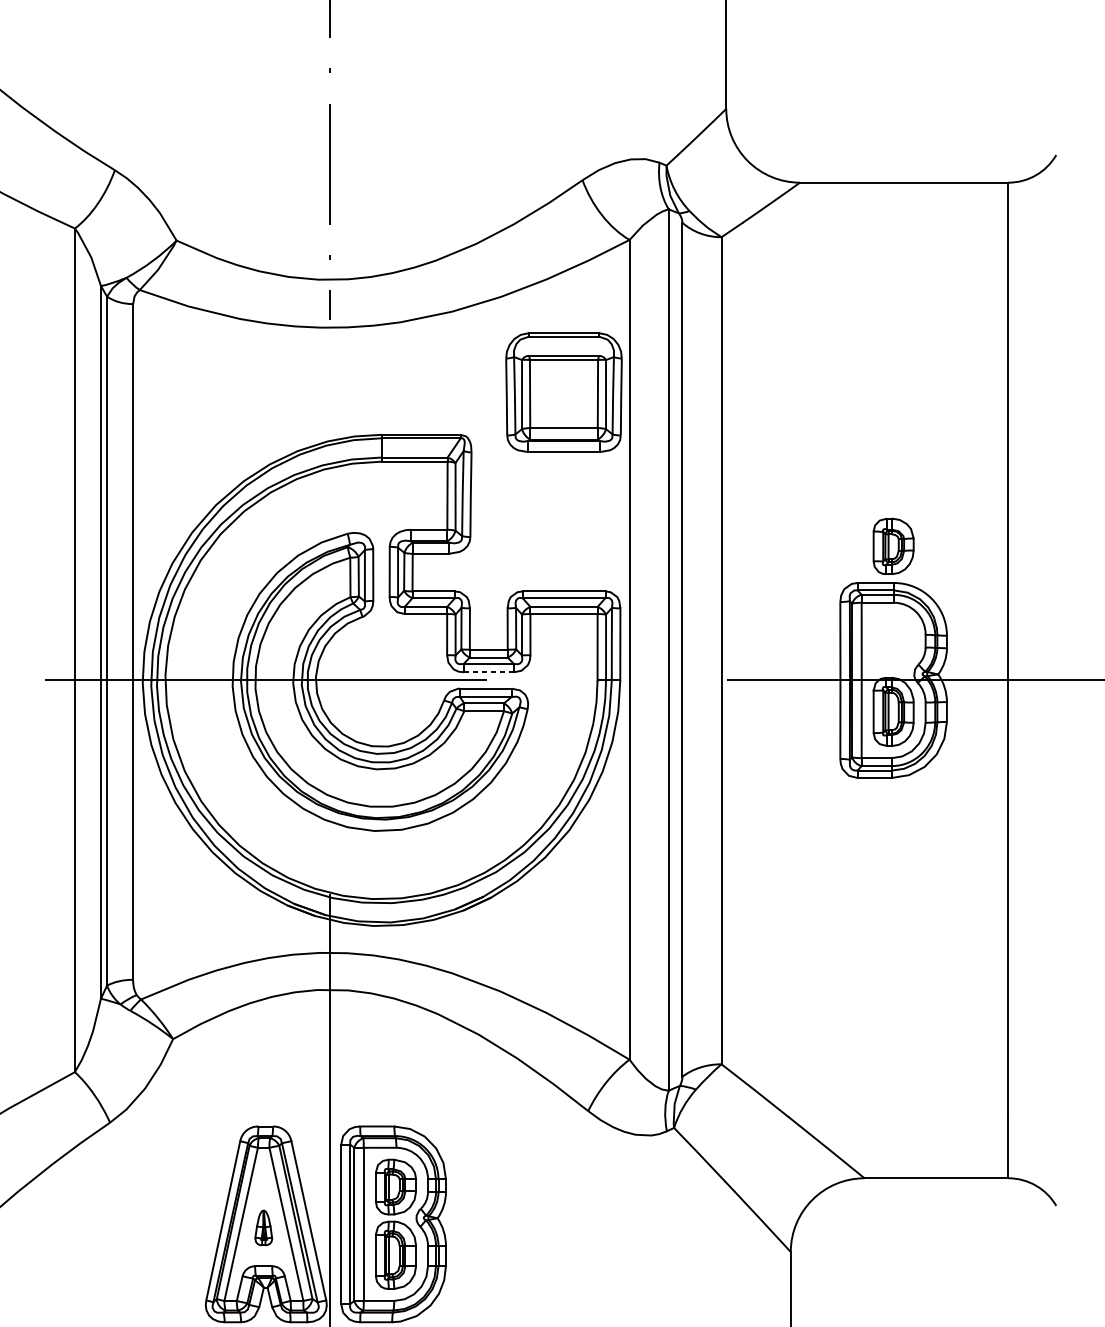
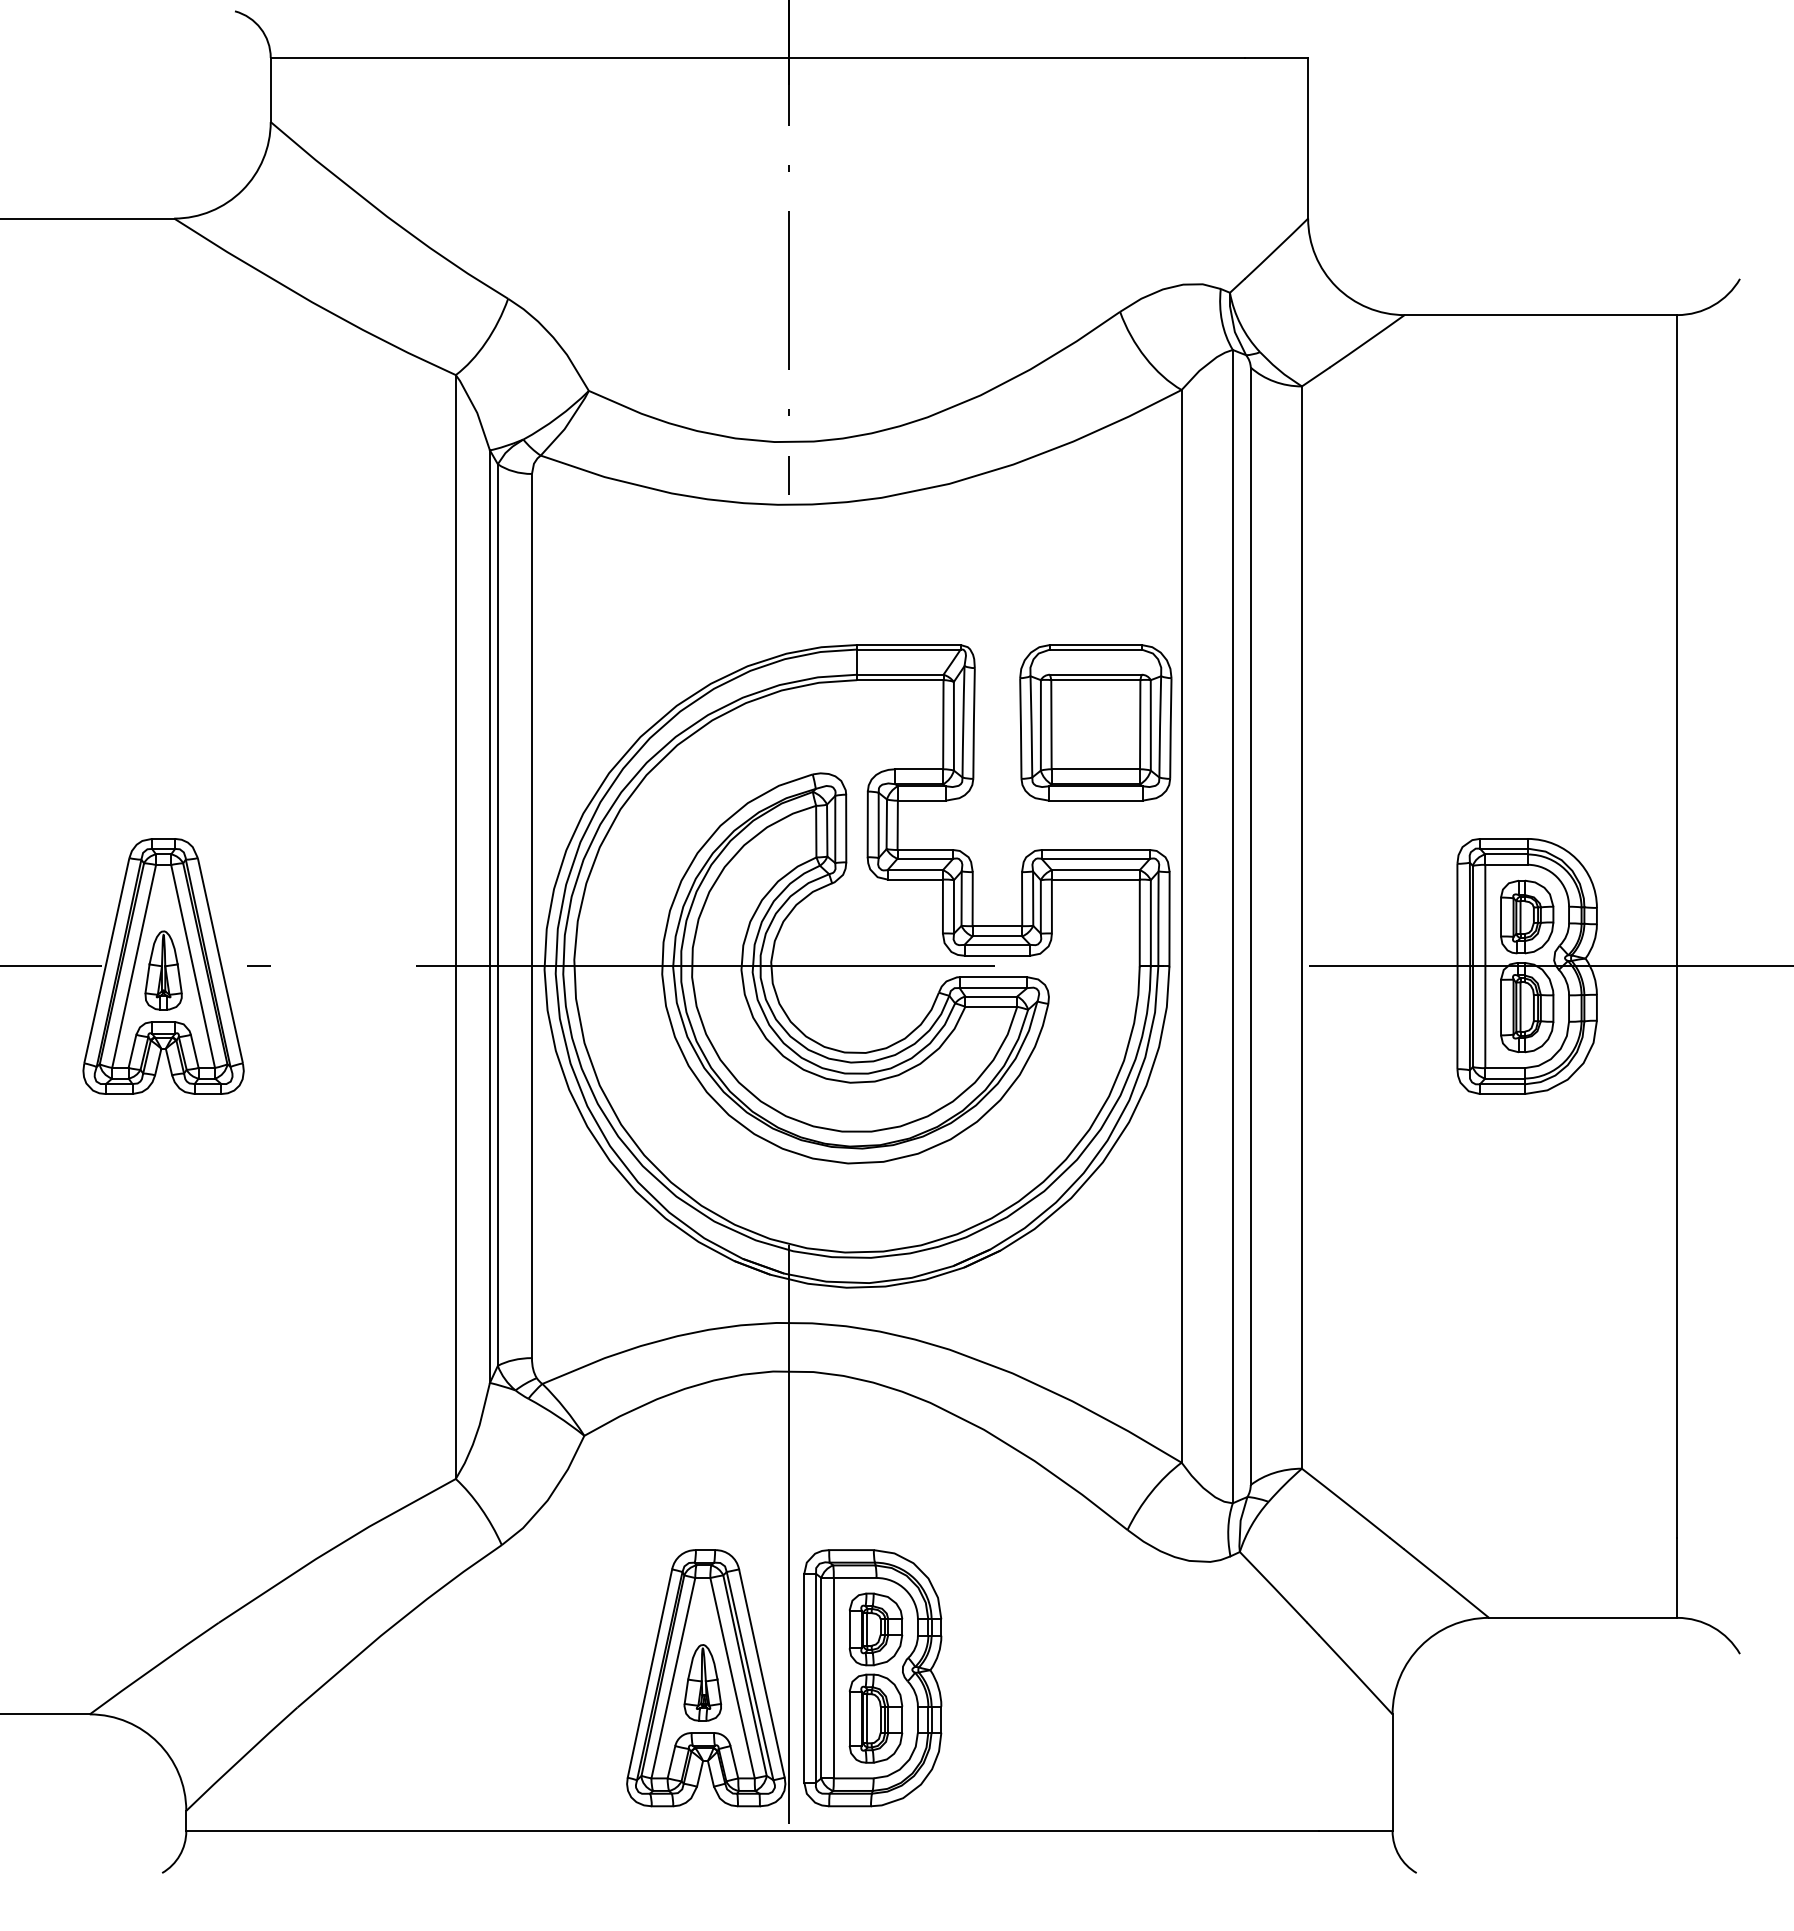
part: (563, 392) -> (1095, 722), moved
part: (893, 545) -> (1527, 916), moved
line: (488, 672) -> (997, 955), dashed -> solid
part: (263, 1227) -> (702, 1682), size x1.67

